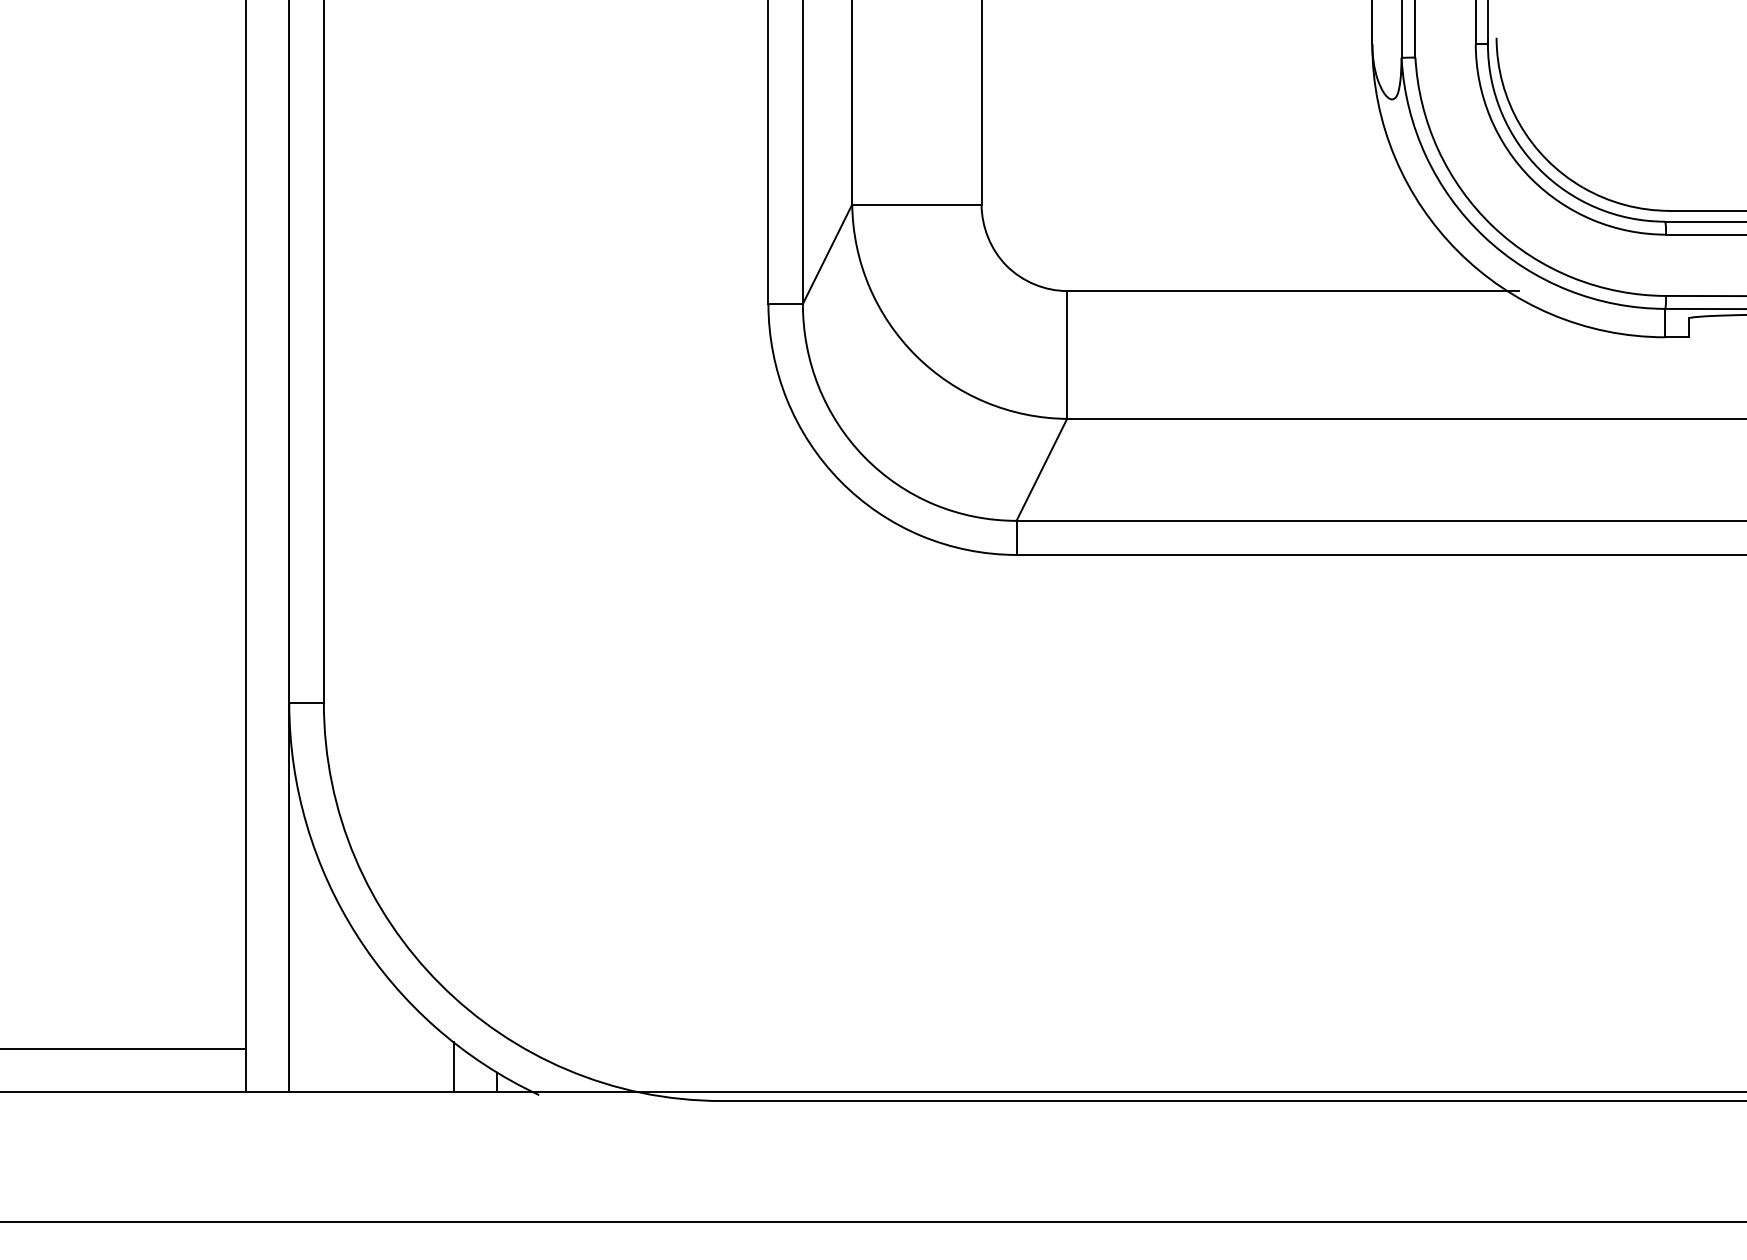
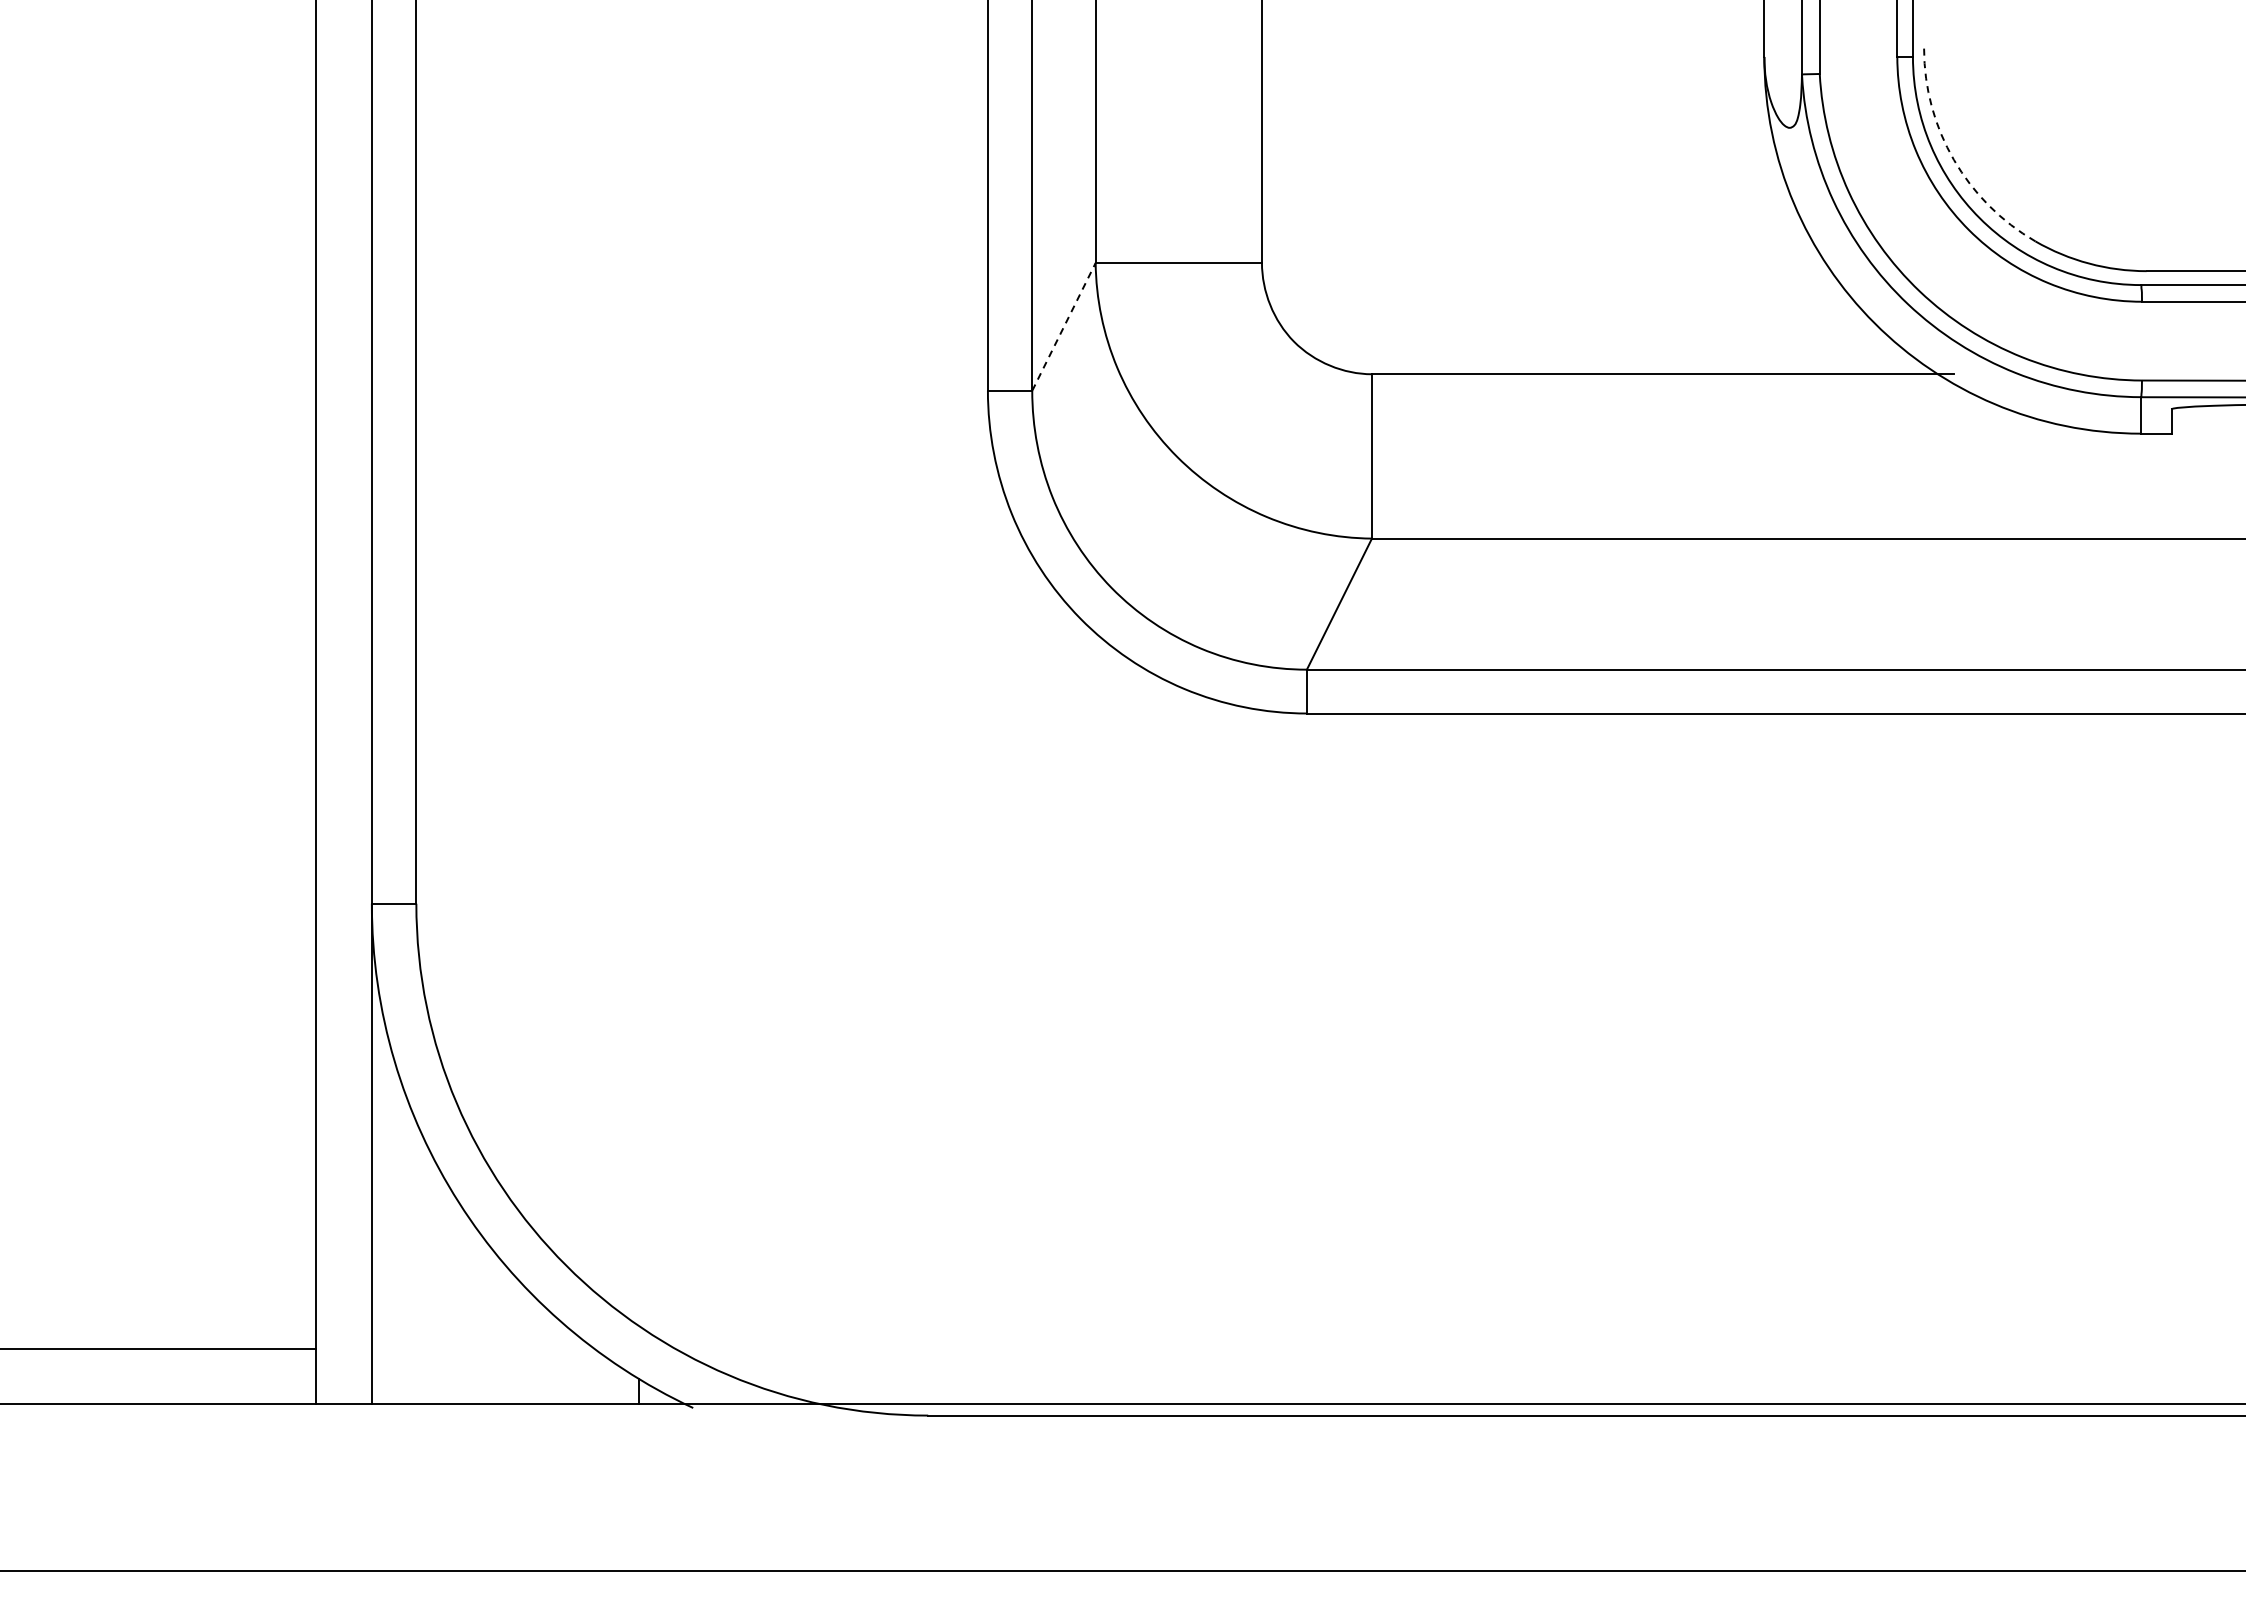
arc: (1519, 124) -> (1953, 159), solid -> dashed
line: (827, 253) -> (1064, 326), solid -> dashed
line: (453, 1067) -> (583, 1372), removed

